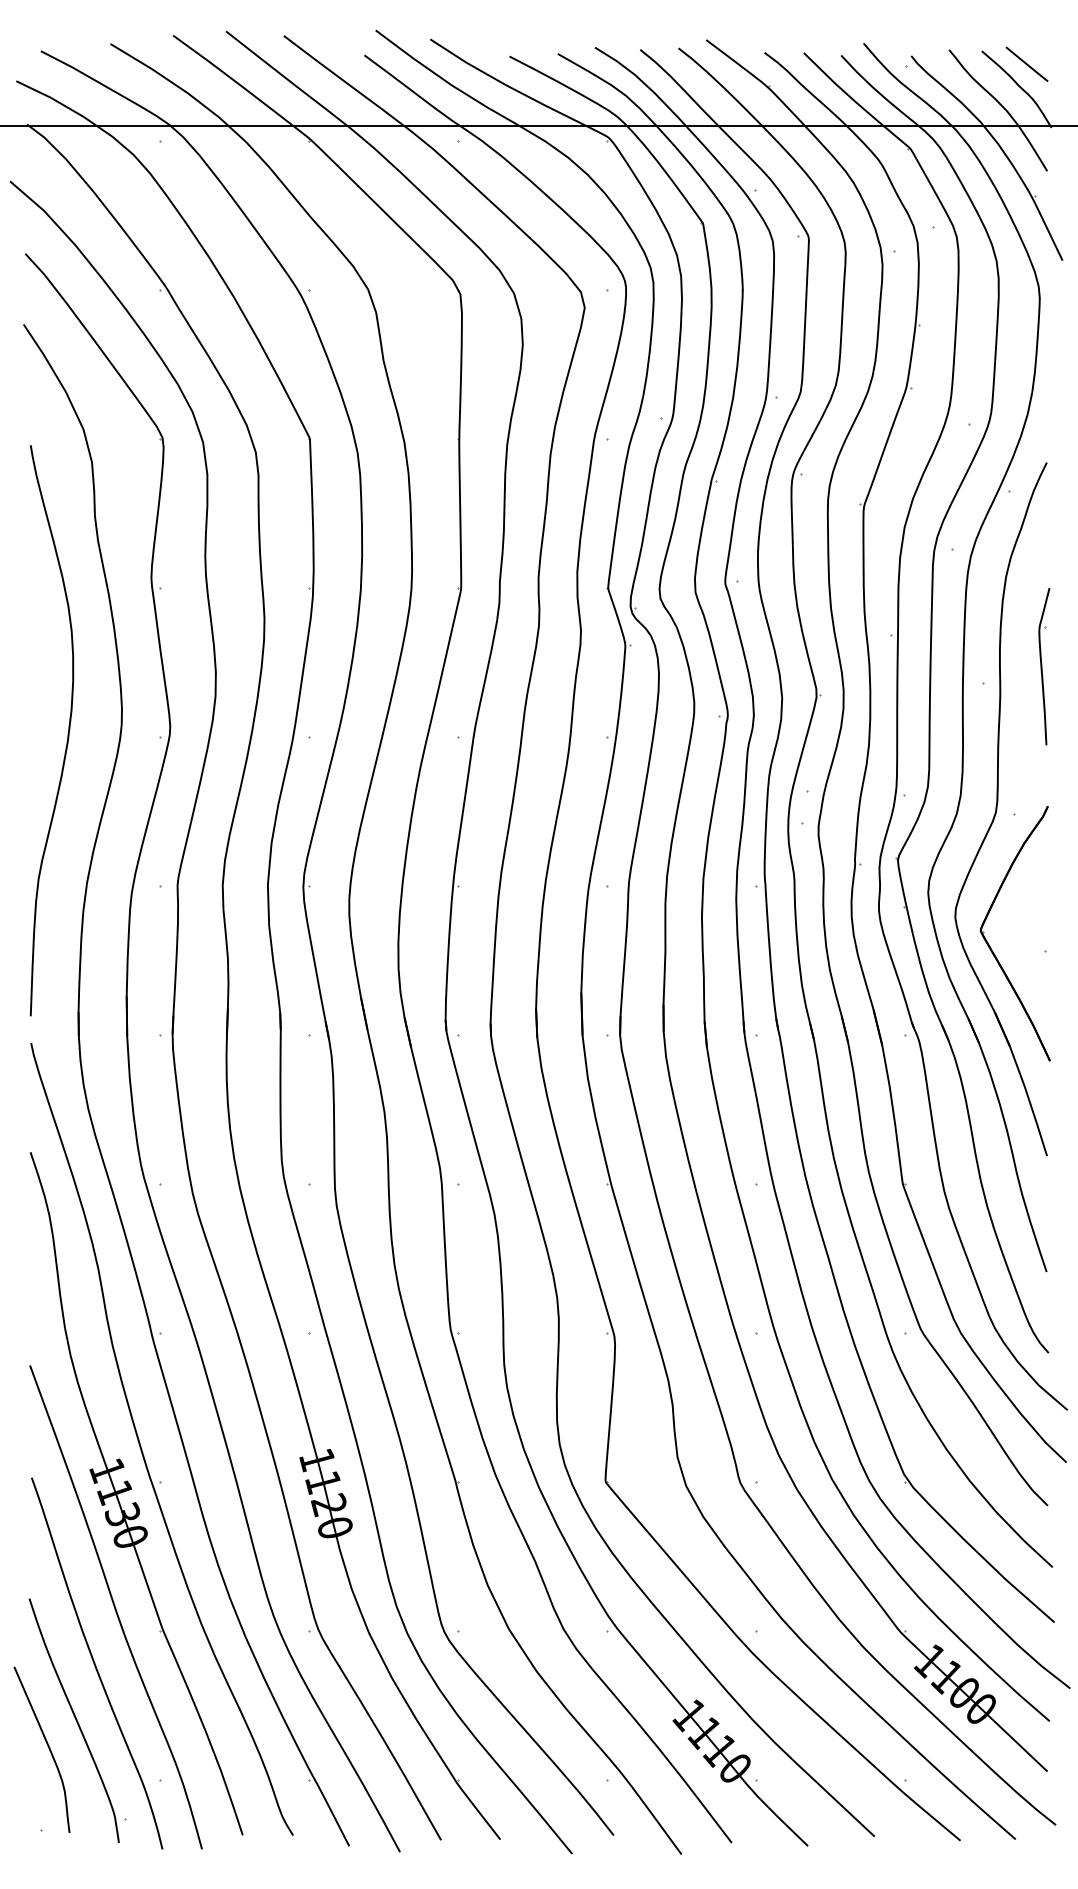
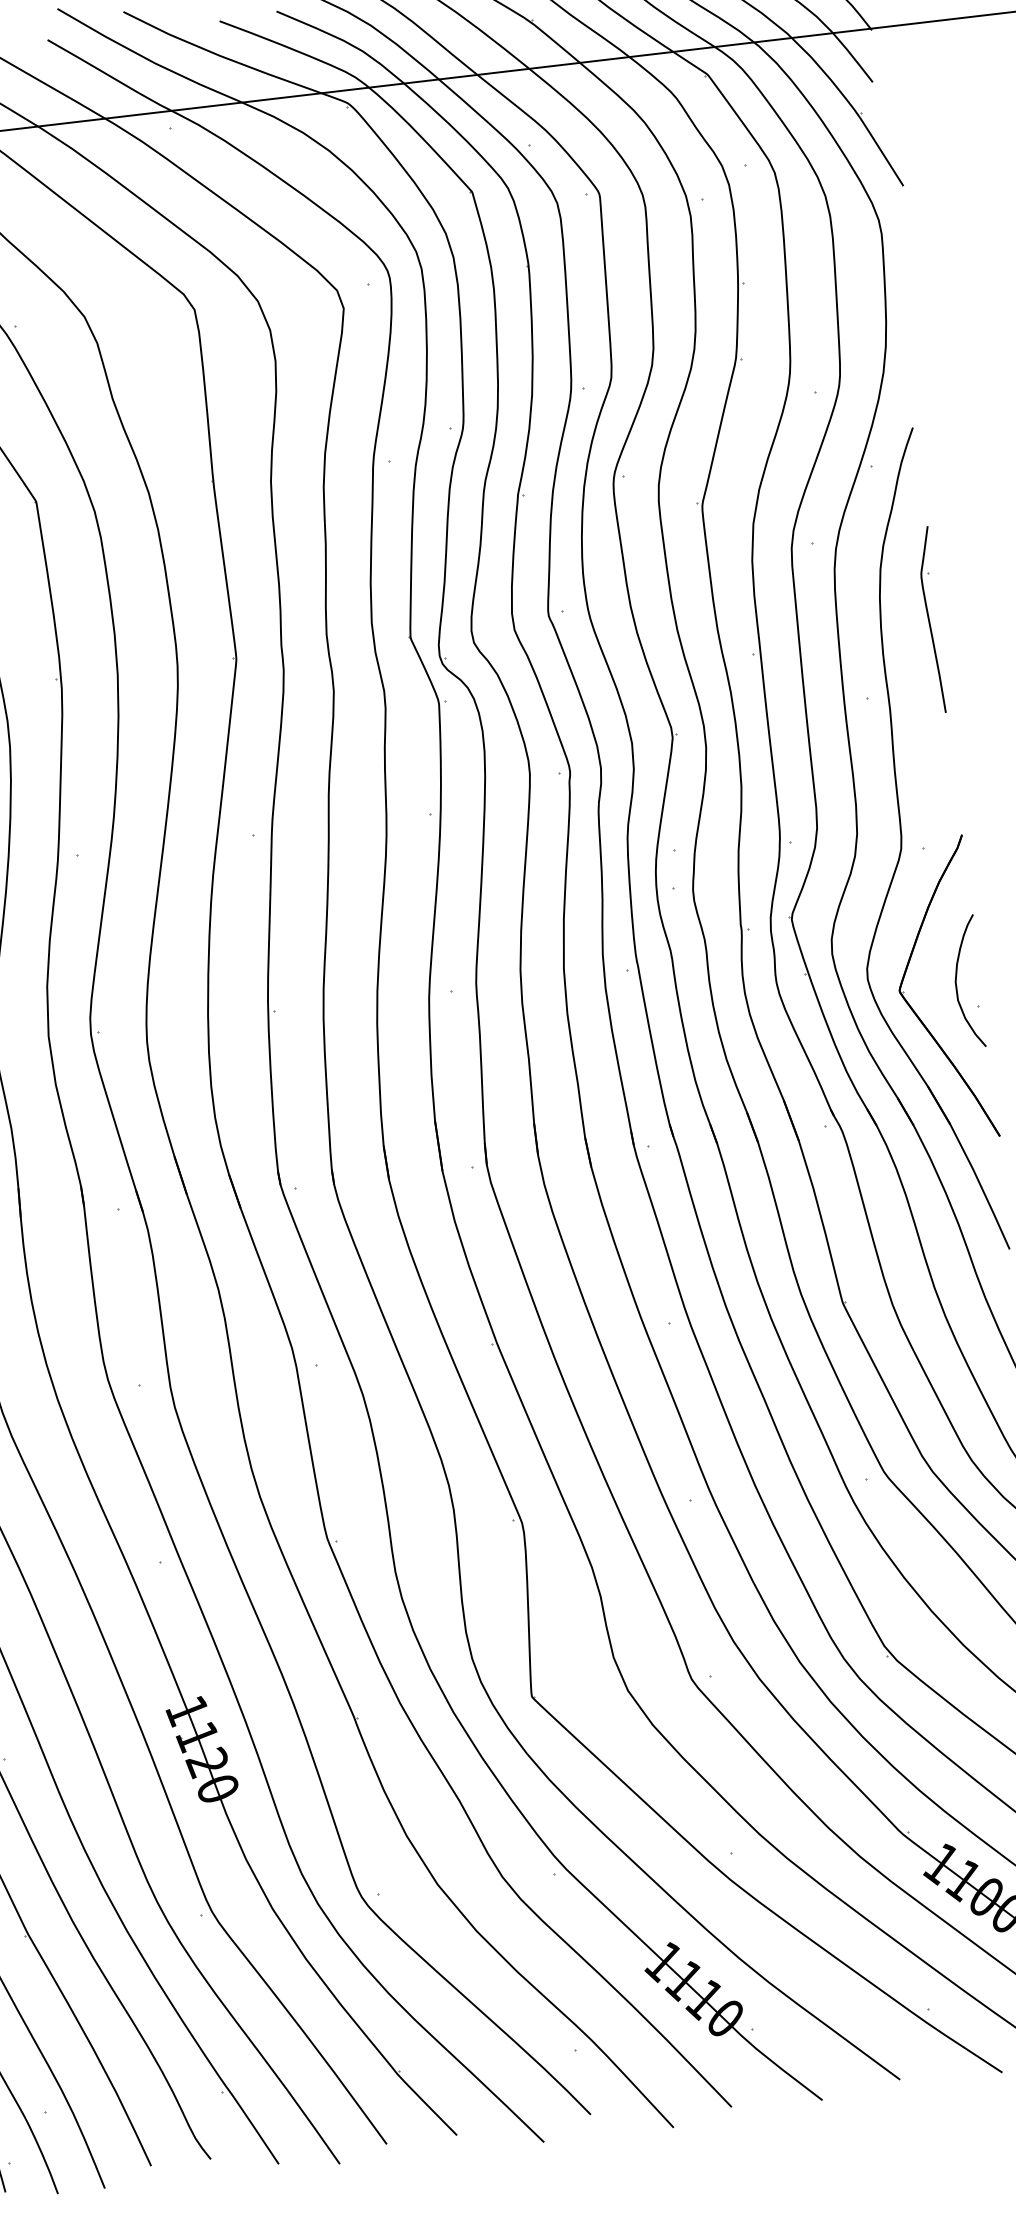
part: (1044, 666) -> (932, 619), moved
curve: (1029, 929) -> (957, 983), added

